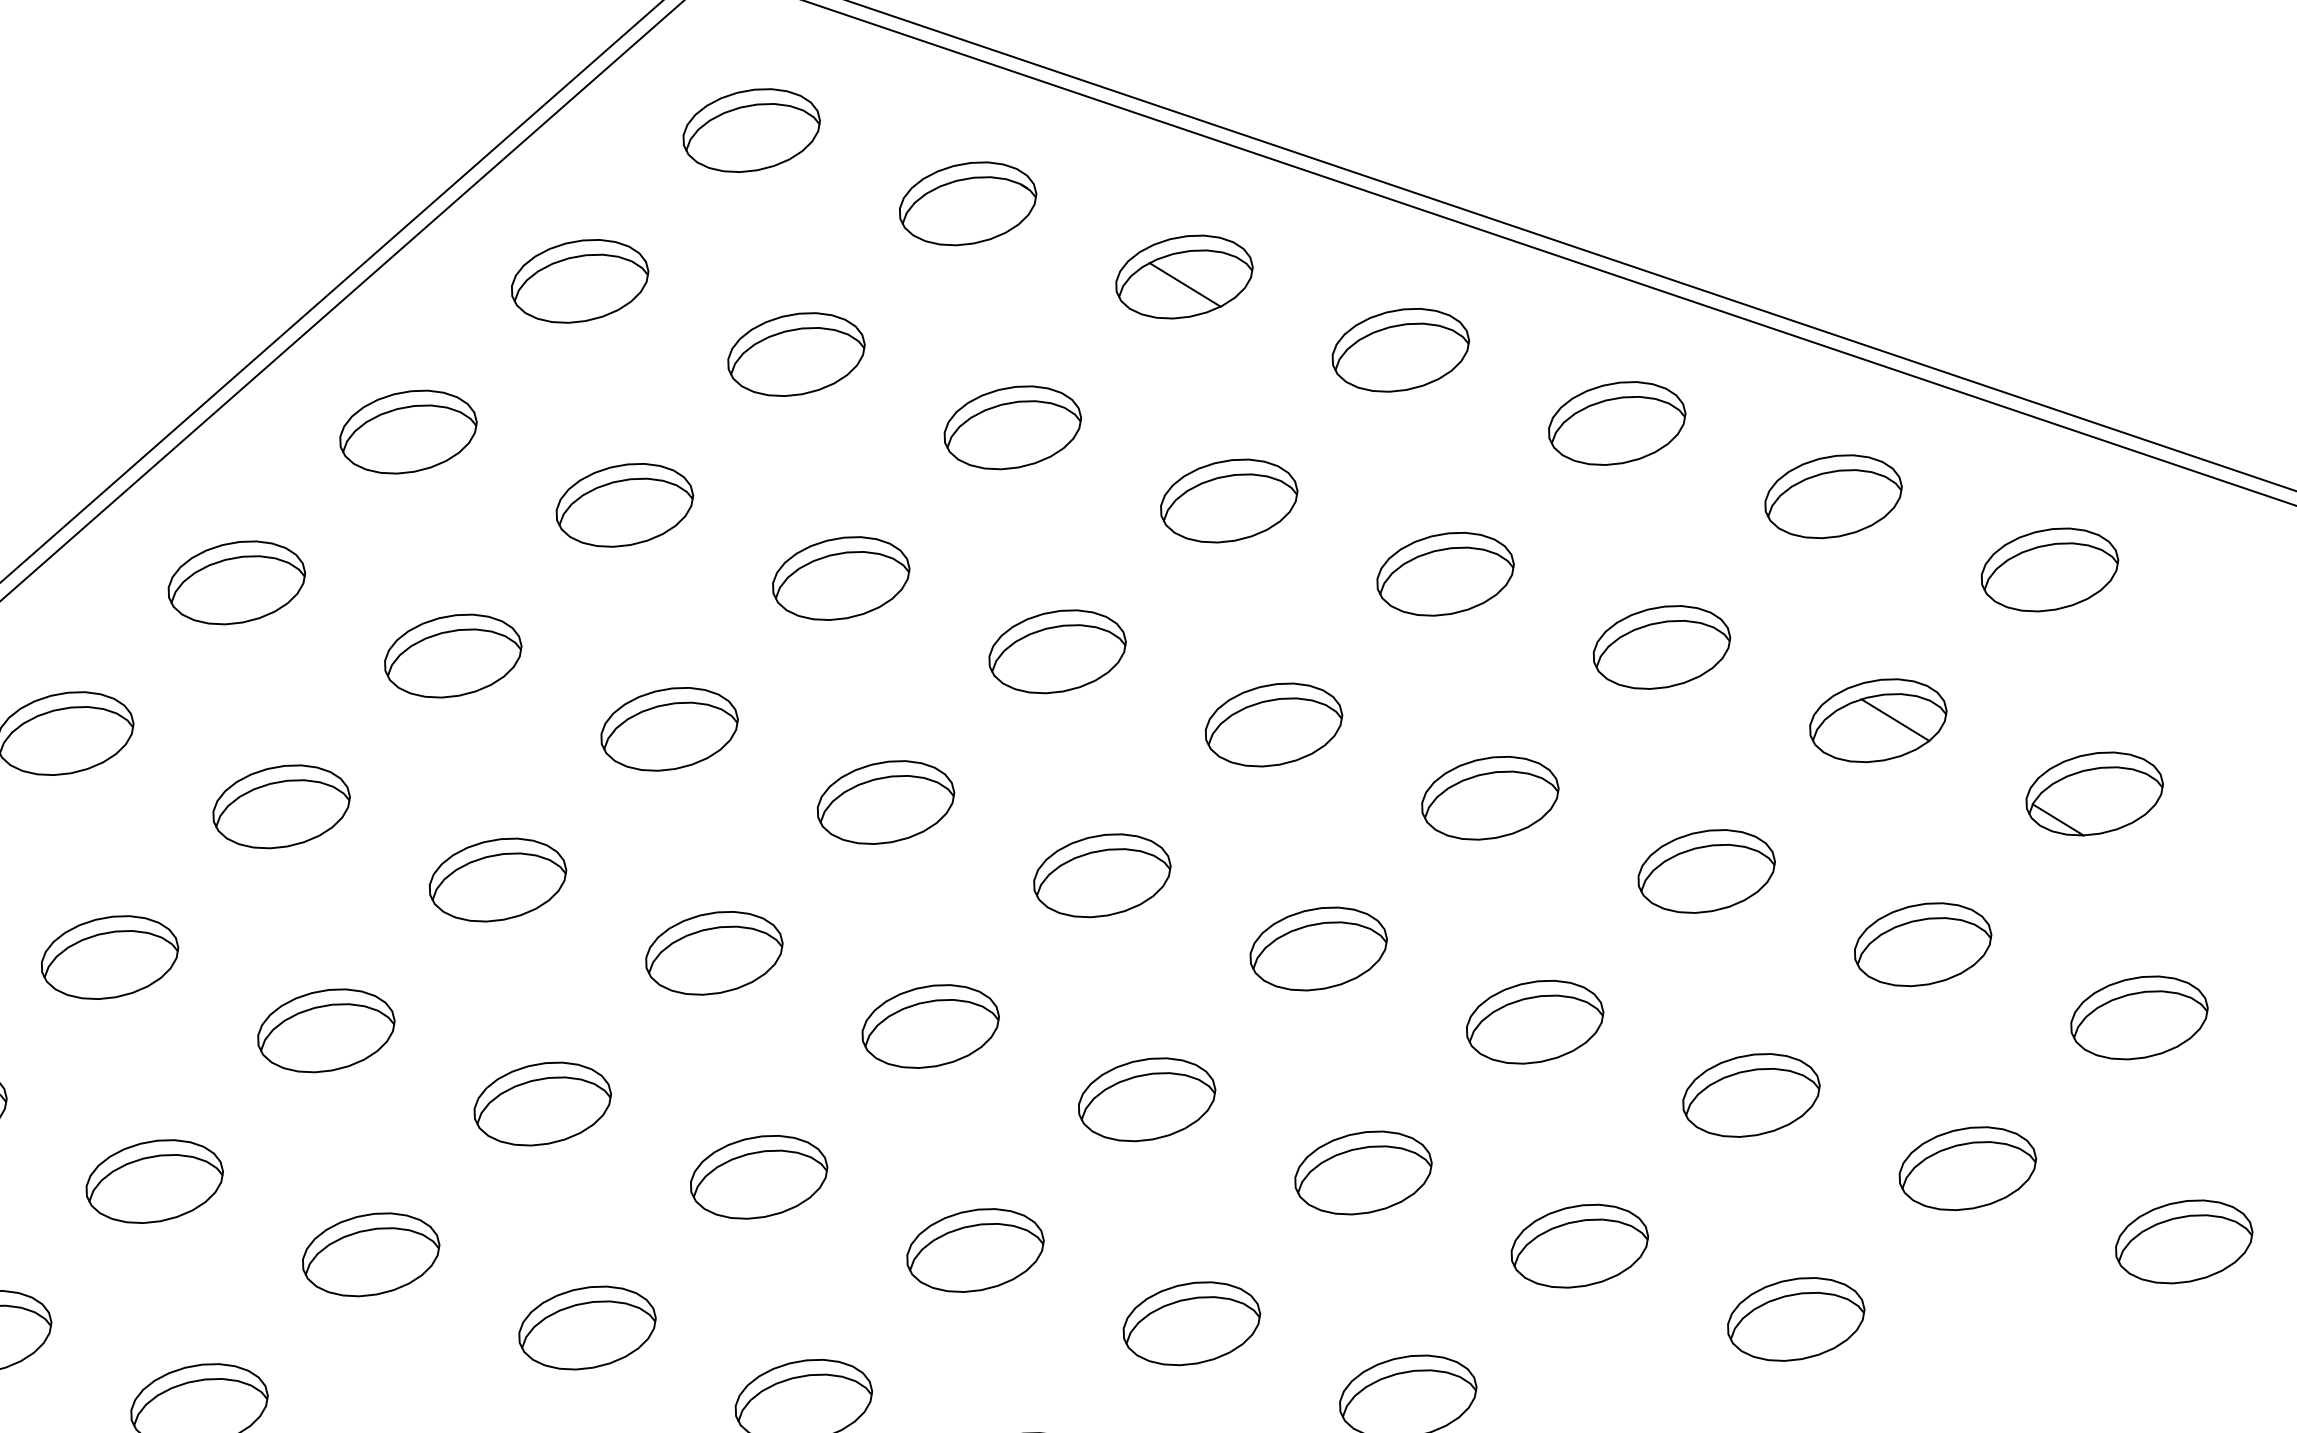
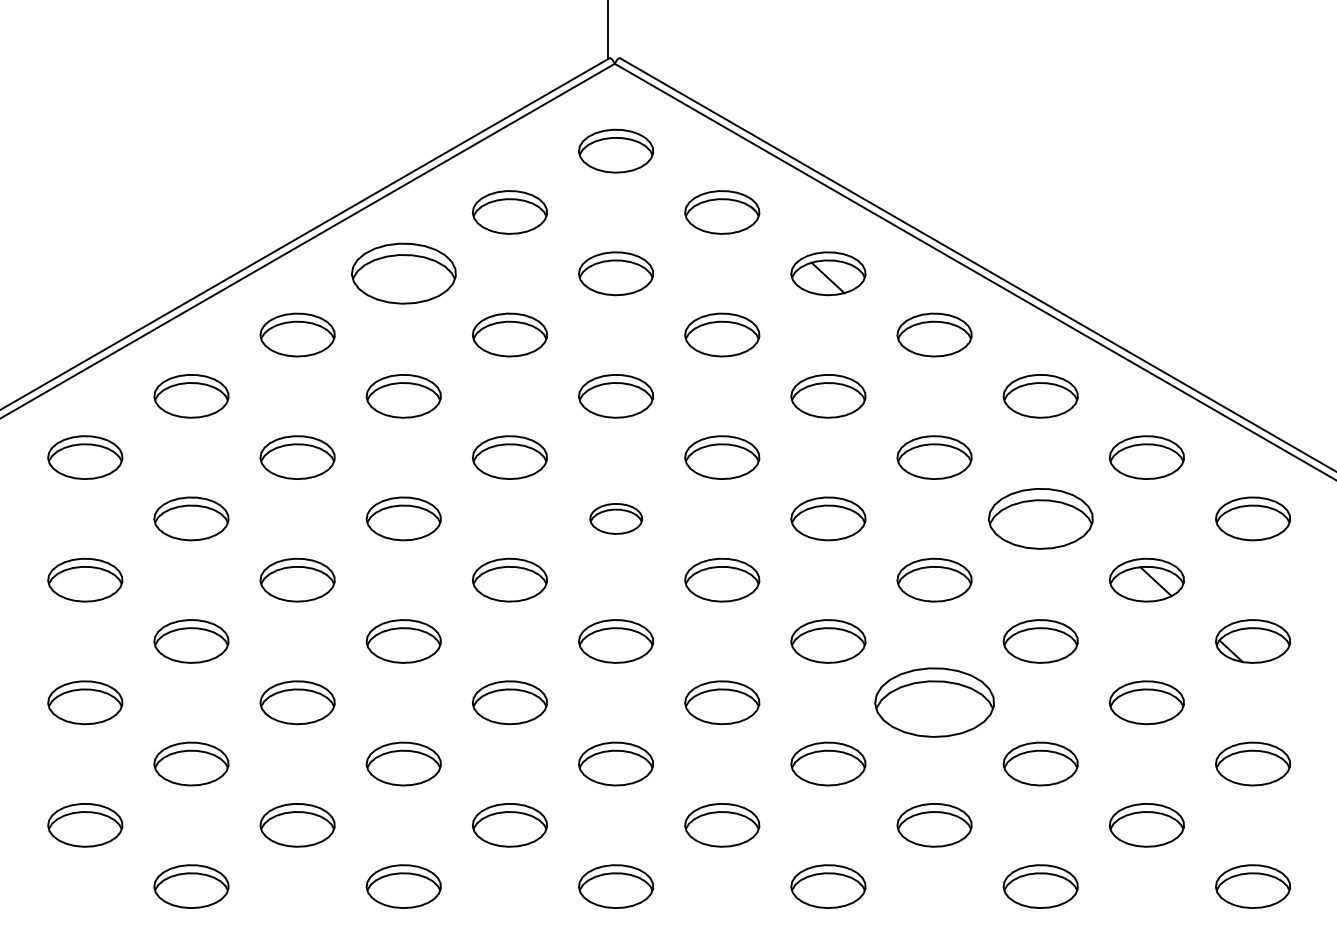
part: (407, 431) -> (403, 273), size x1.4
part: (1661, 646) -> (1040, 518), size x1.4
part: (886, 801) -> (616, 518), size x0.7
part: (1534, 1021) -> (934, 702), size x1.6

